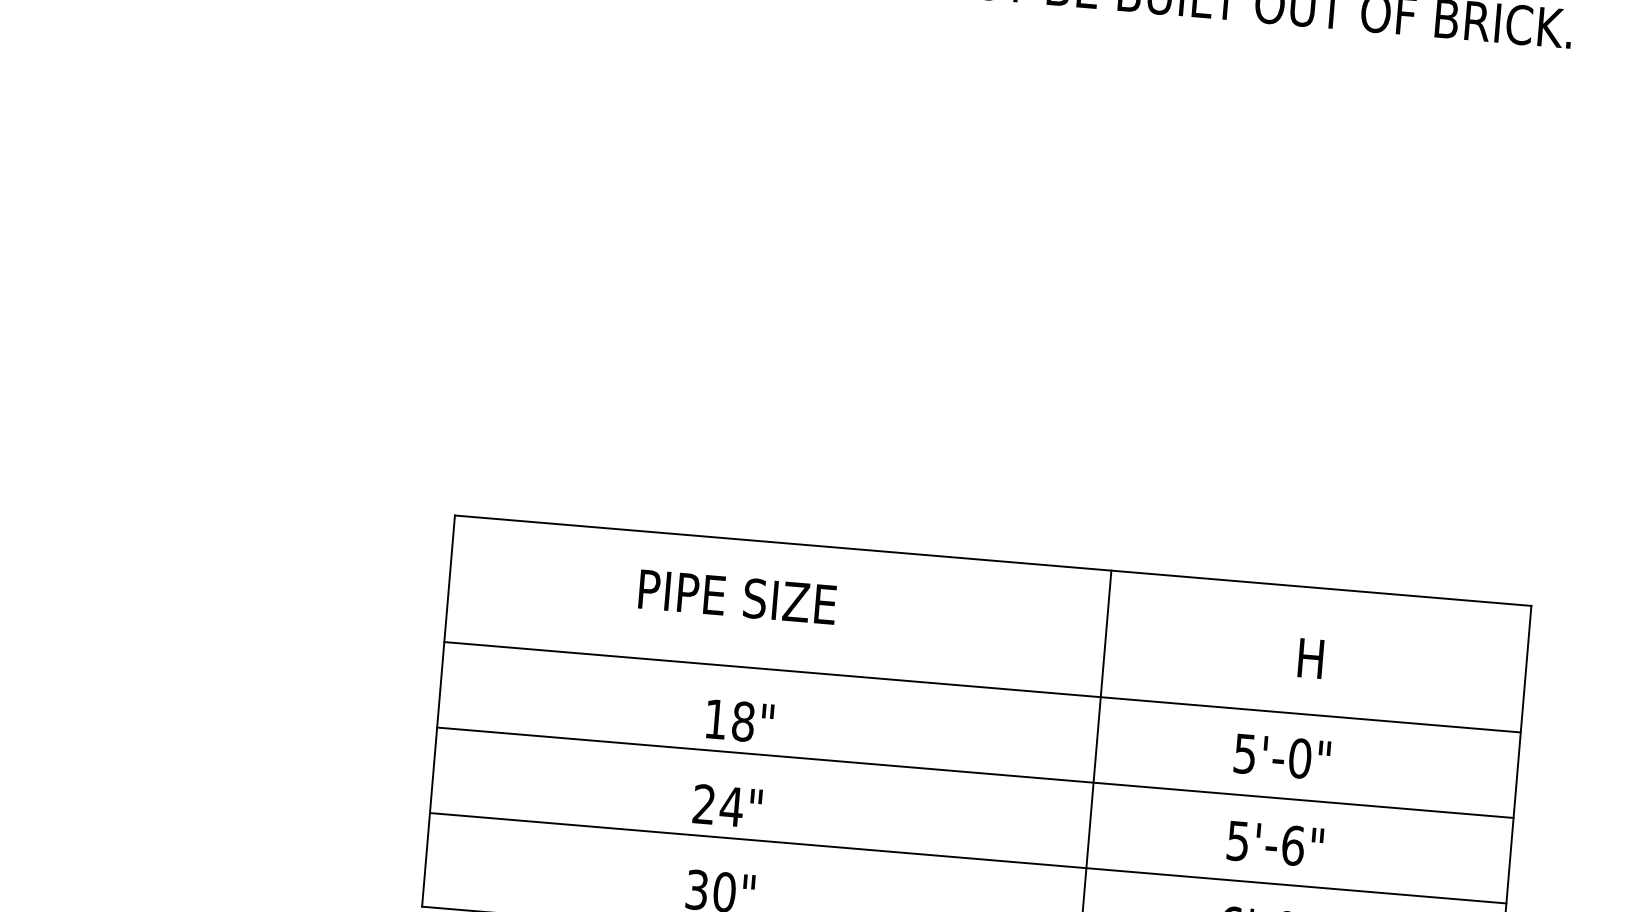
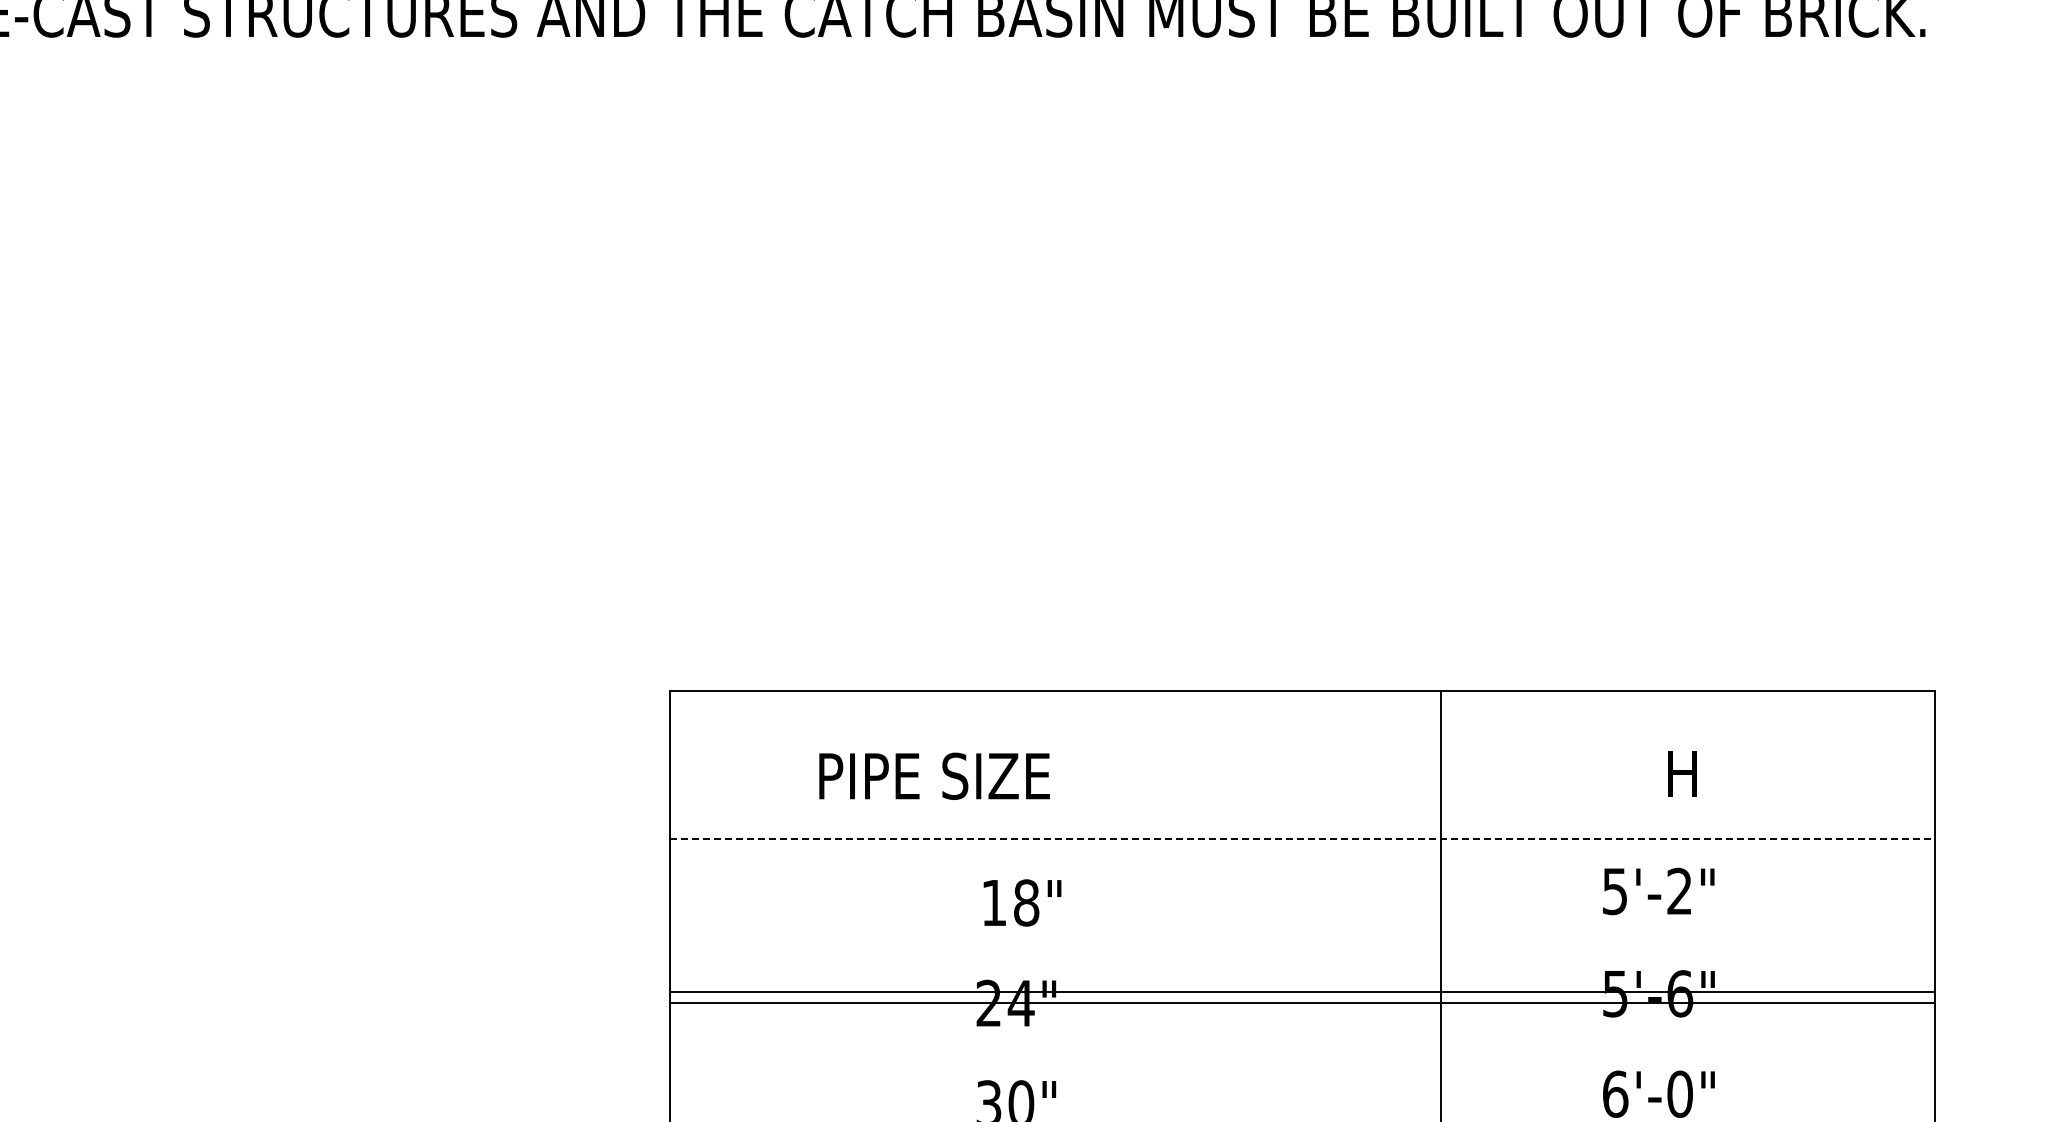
text: (737, 596) -> (934, 775), moved
line: (982, 687) -> (1302, 839), solid -> dashed
text: (1299, 758) -> (1679, 891), 5'-0" -> 5'-2"
line: (974, 772) -> (1301, 1002), moved
line: (967, 858) -> (1301, 992), moved

